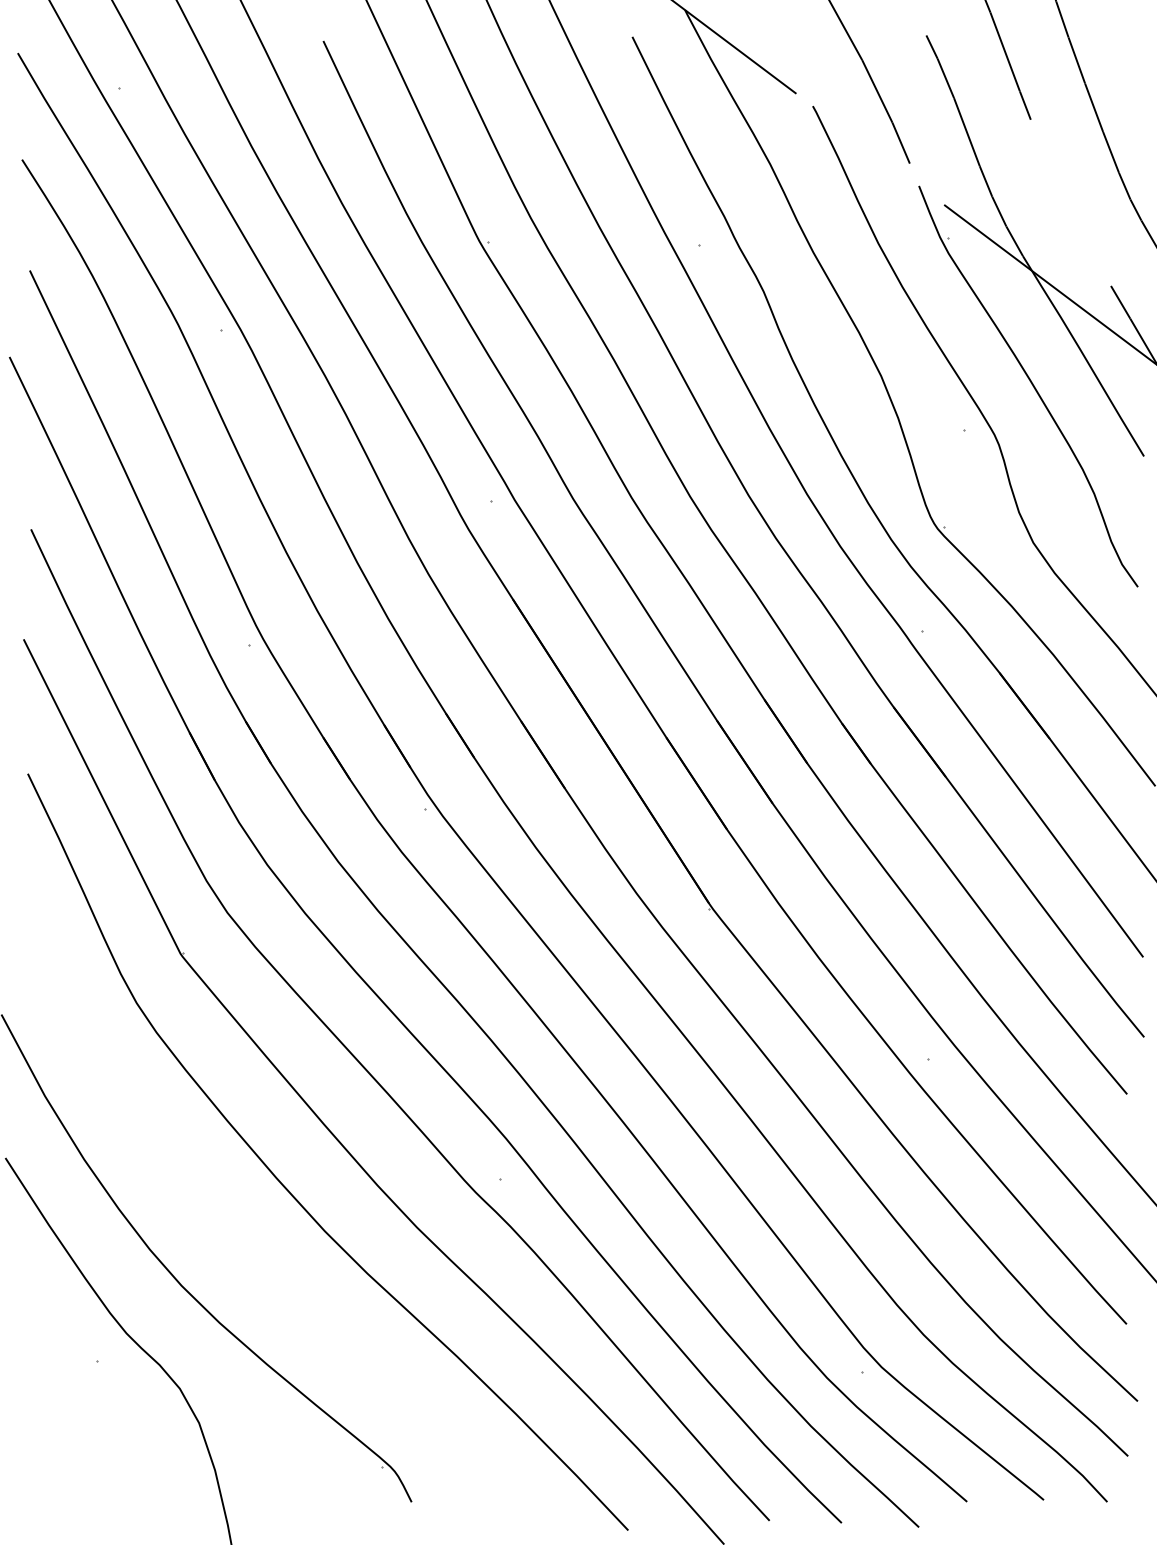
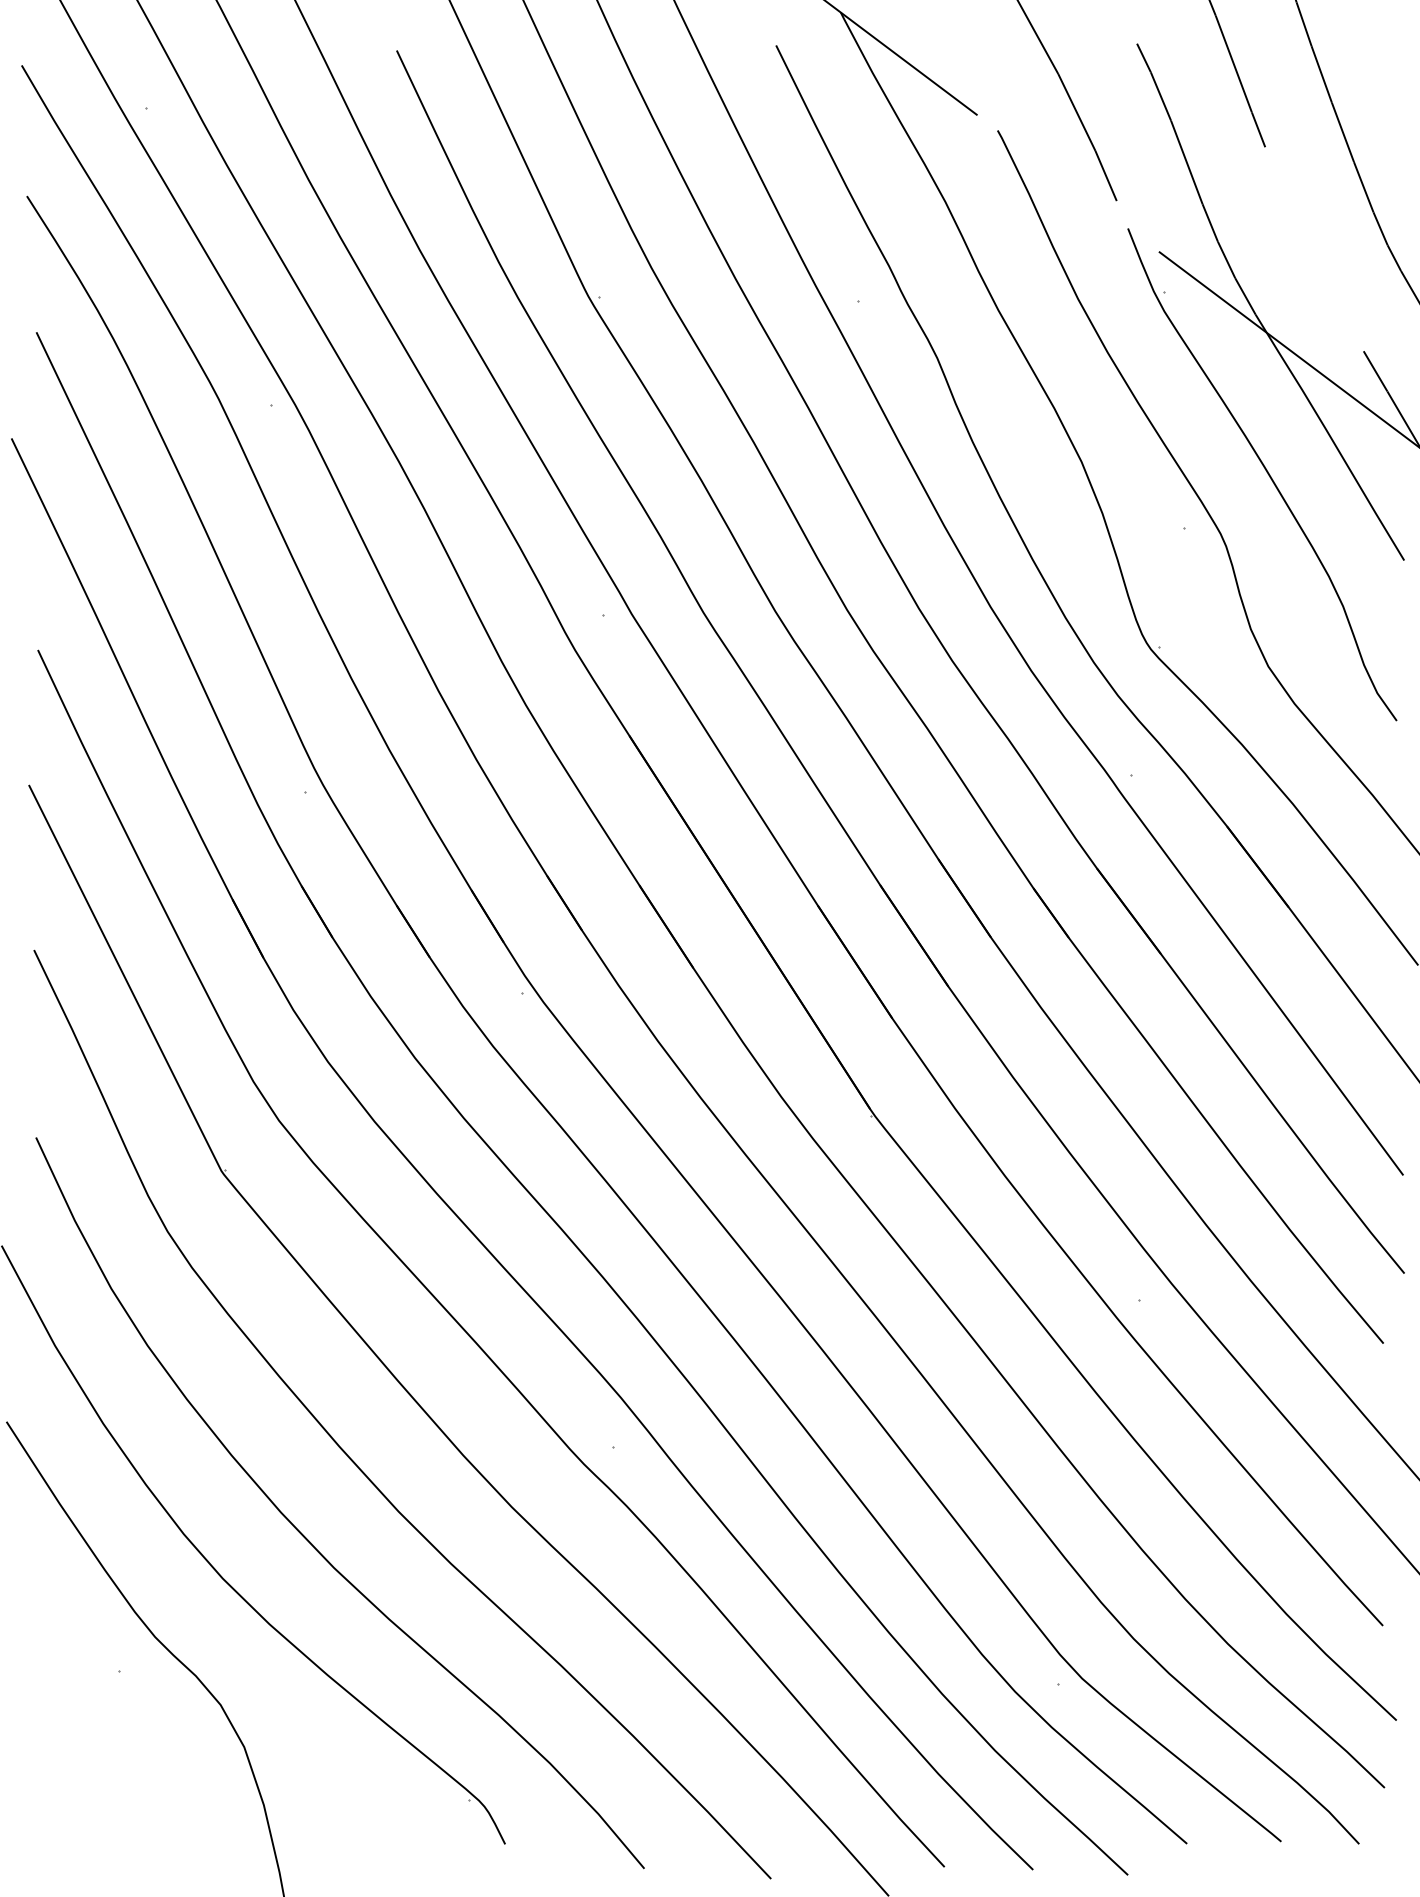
curve: (248, 1251) -> (305, 1536), added

